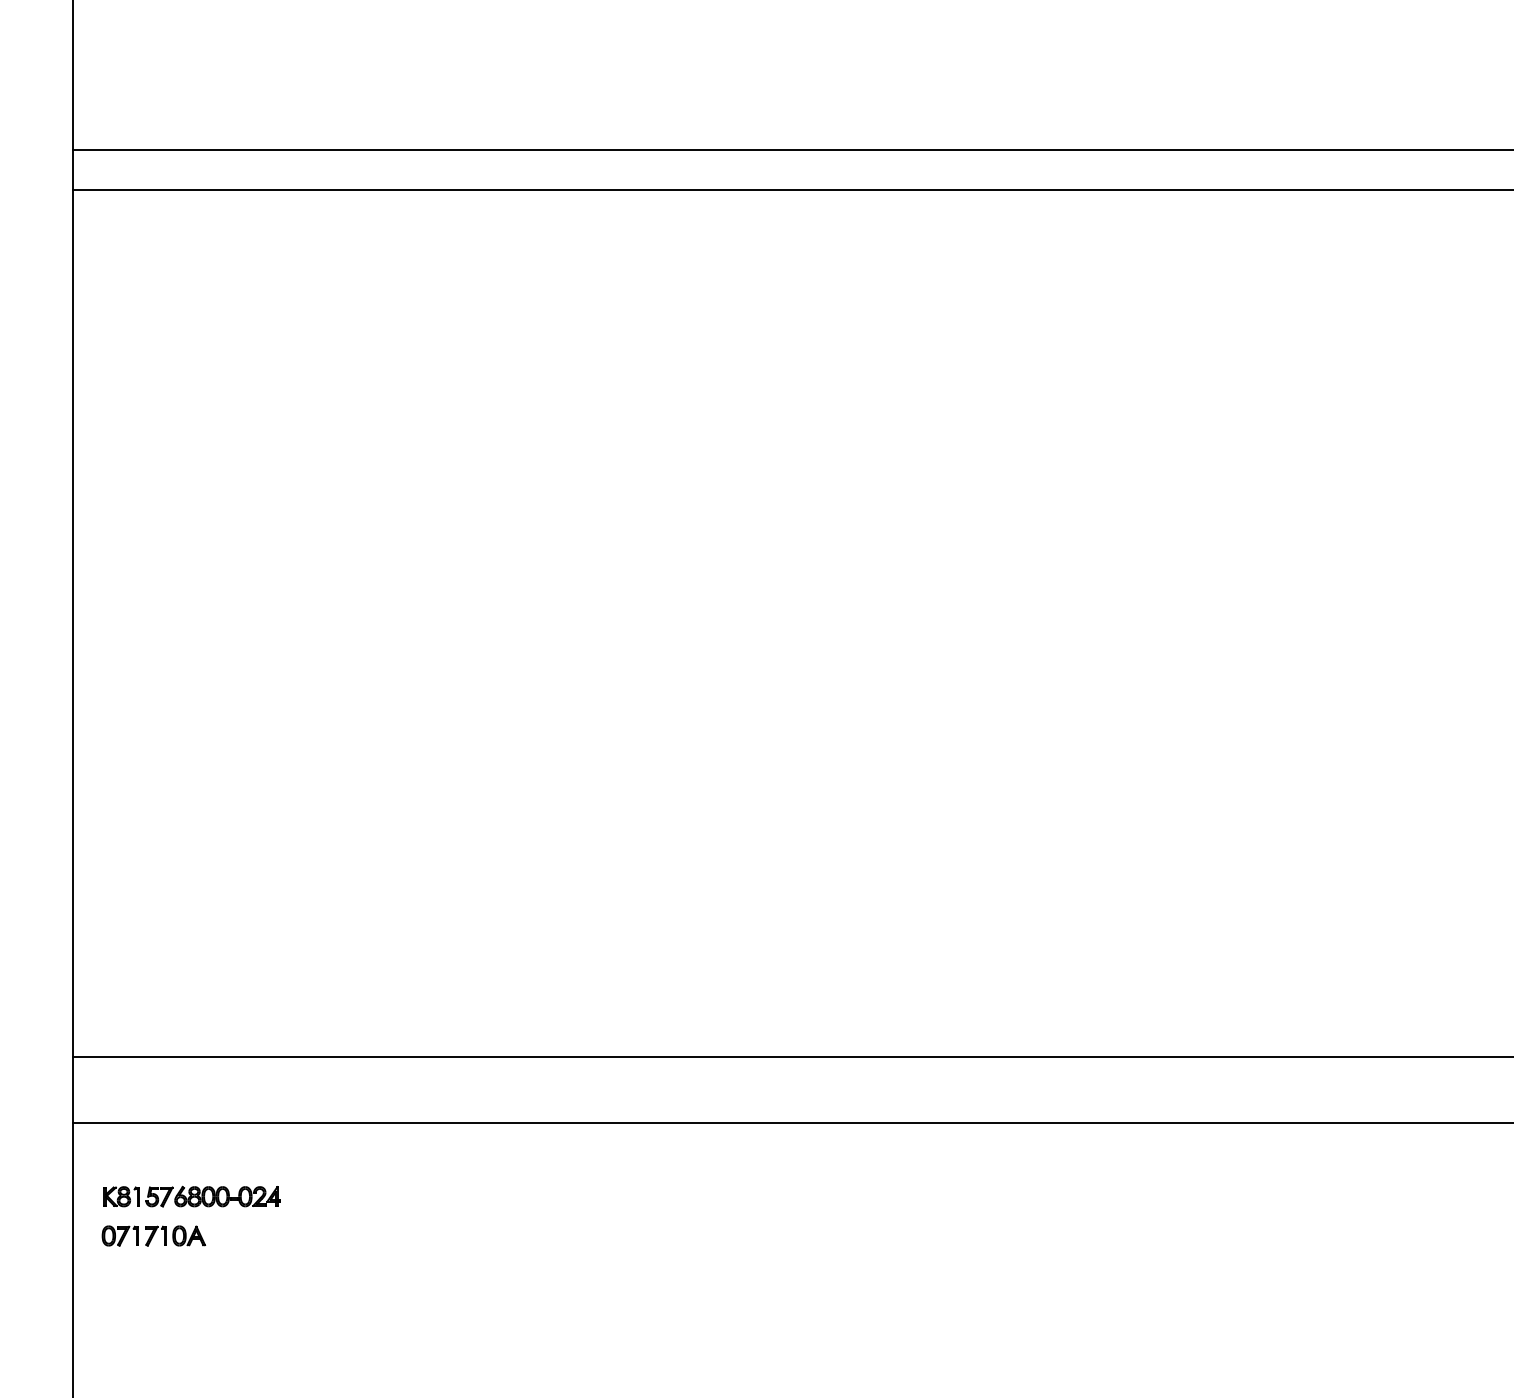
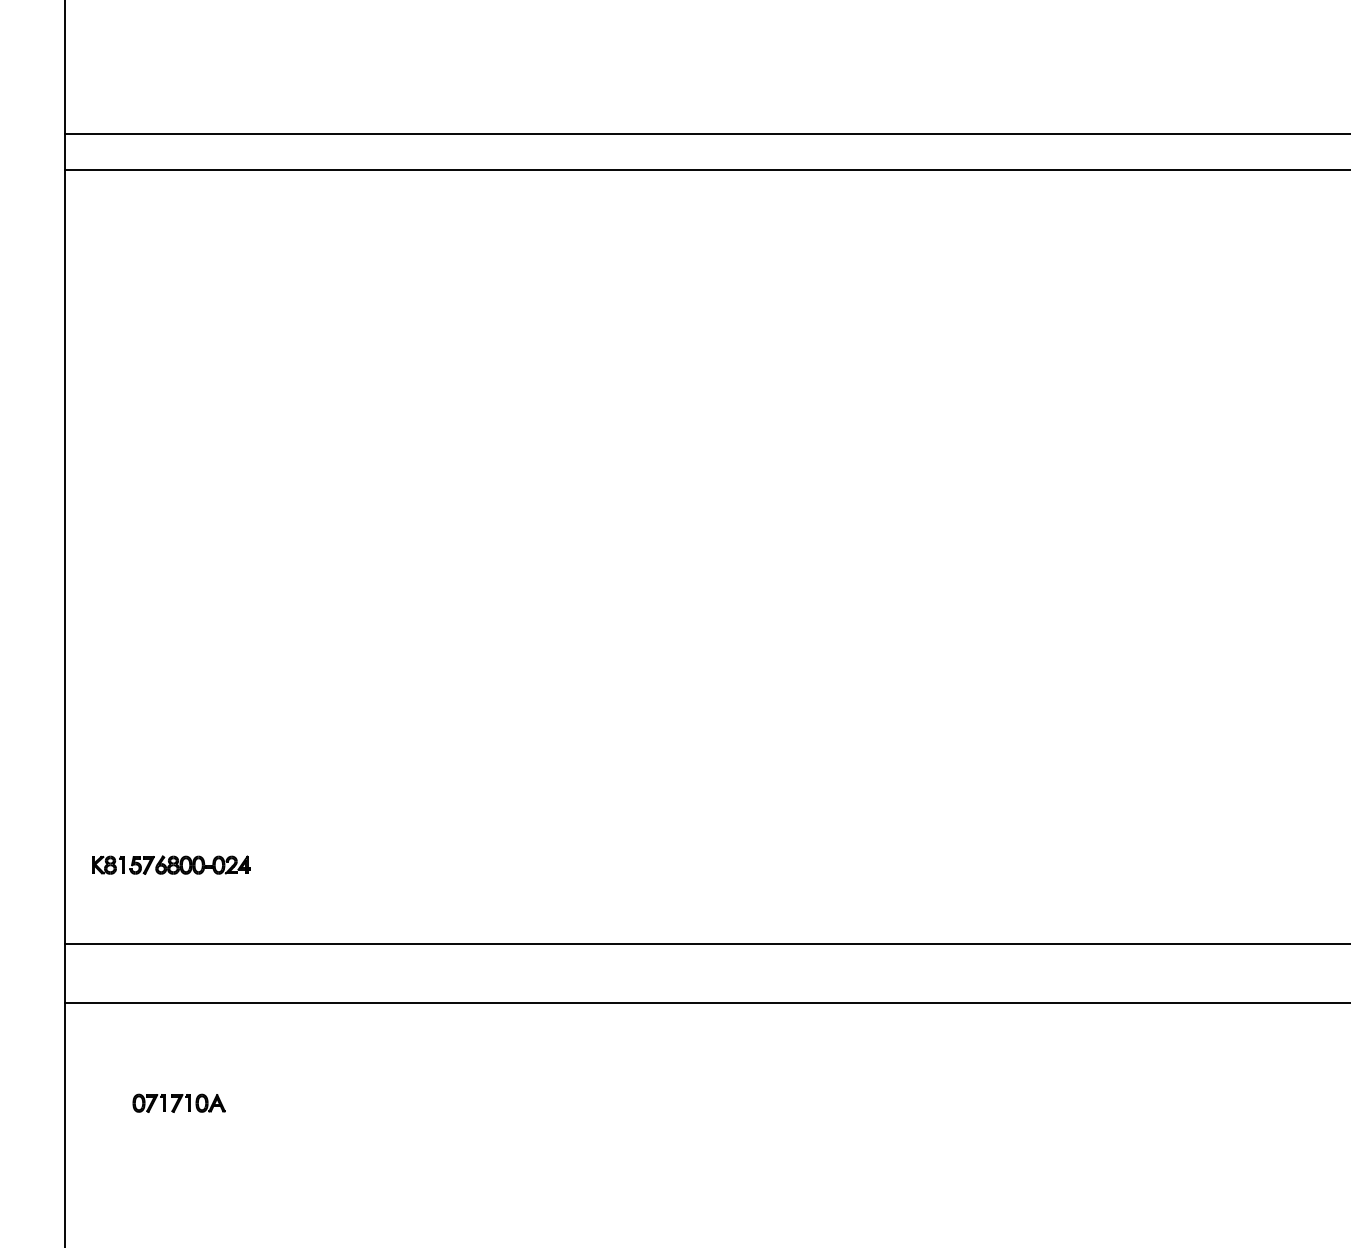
part: (192, 1195) -> (171, 864), moved
part: (153, 1235) -> (178, 1102), moved

